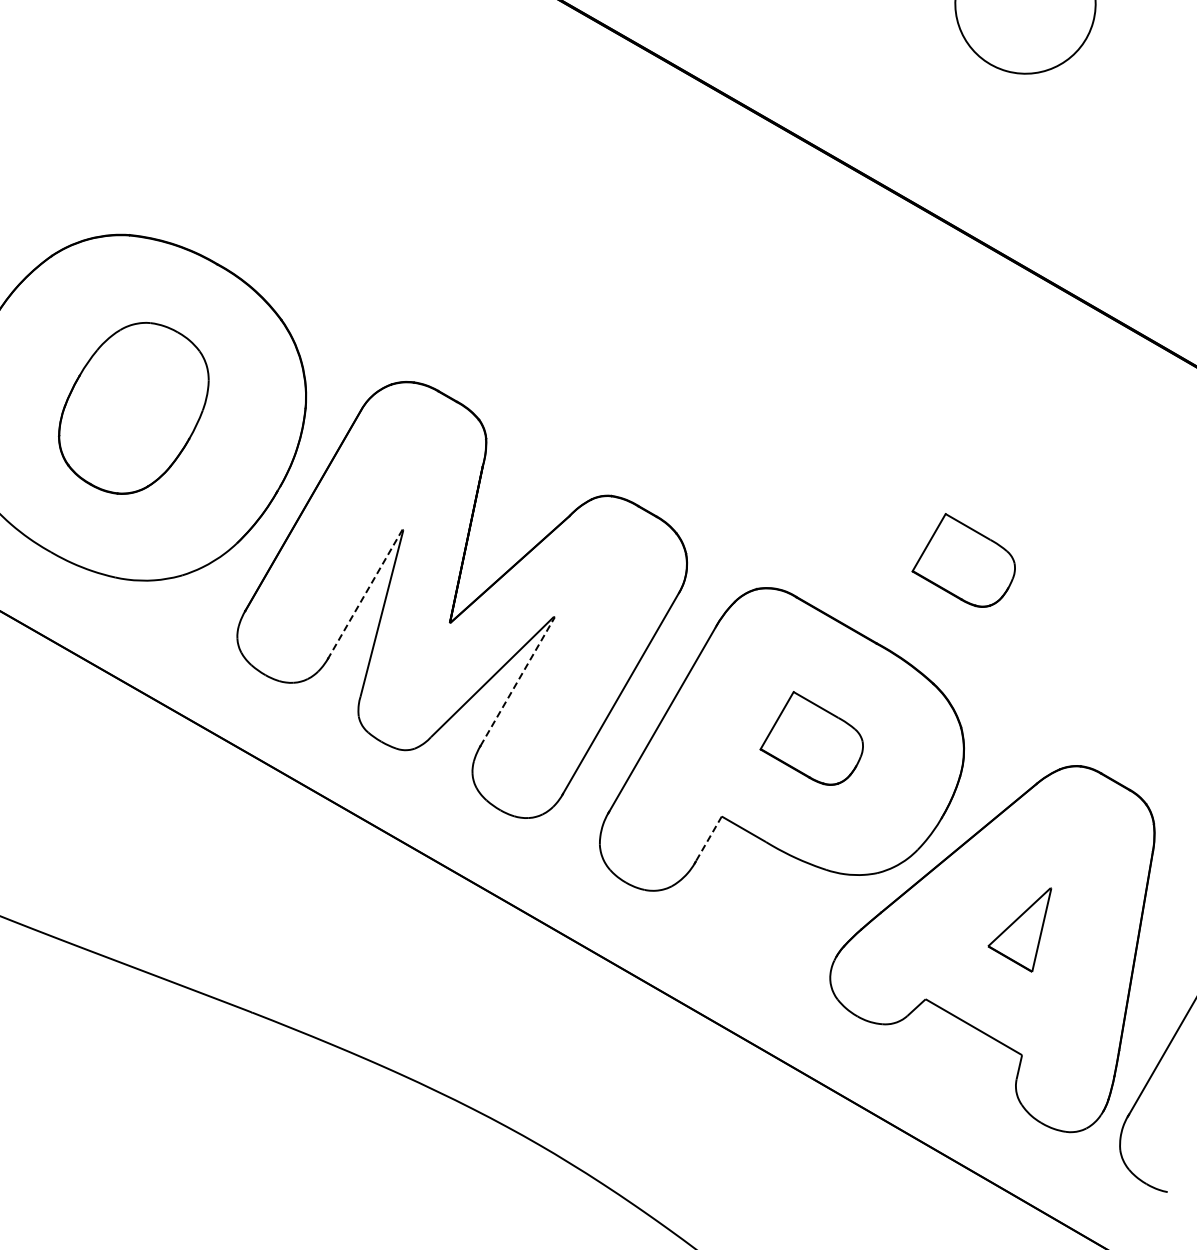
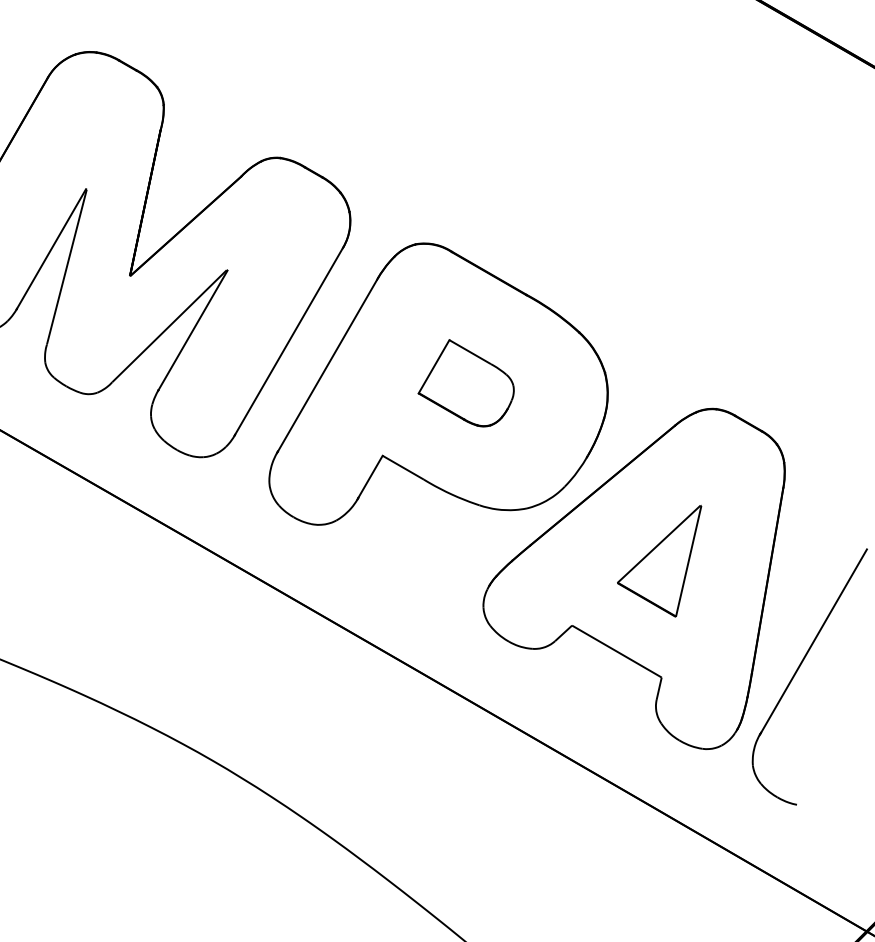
part: (963, 560) -> (607, 217), removed
line: (365, 594) -> (51, 249), dashed -> solid
line: (517, 681) -> (192, 330), dashed -> solid
line: (708, 838) -> (370, 476), dashed -> solid
part: (1019, 929) -> (659, 560), size x1.43

